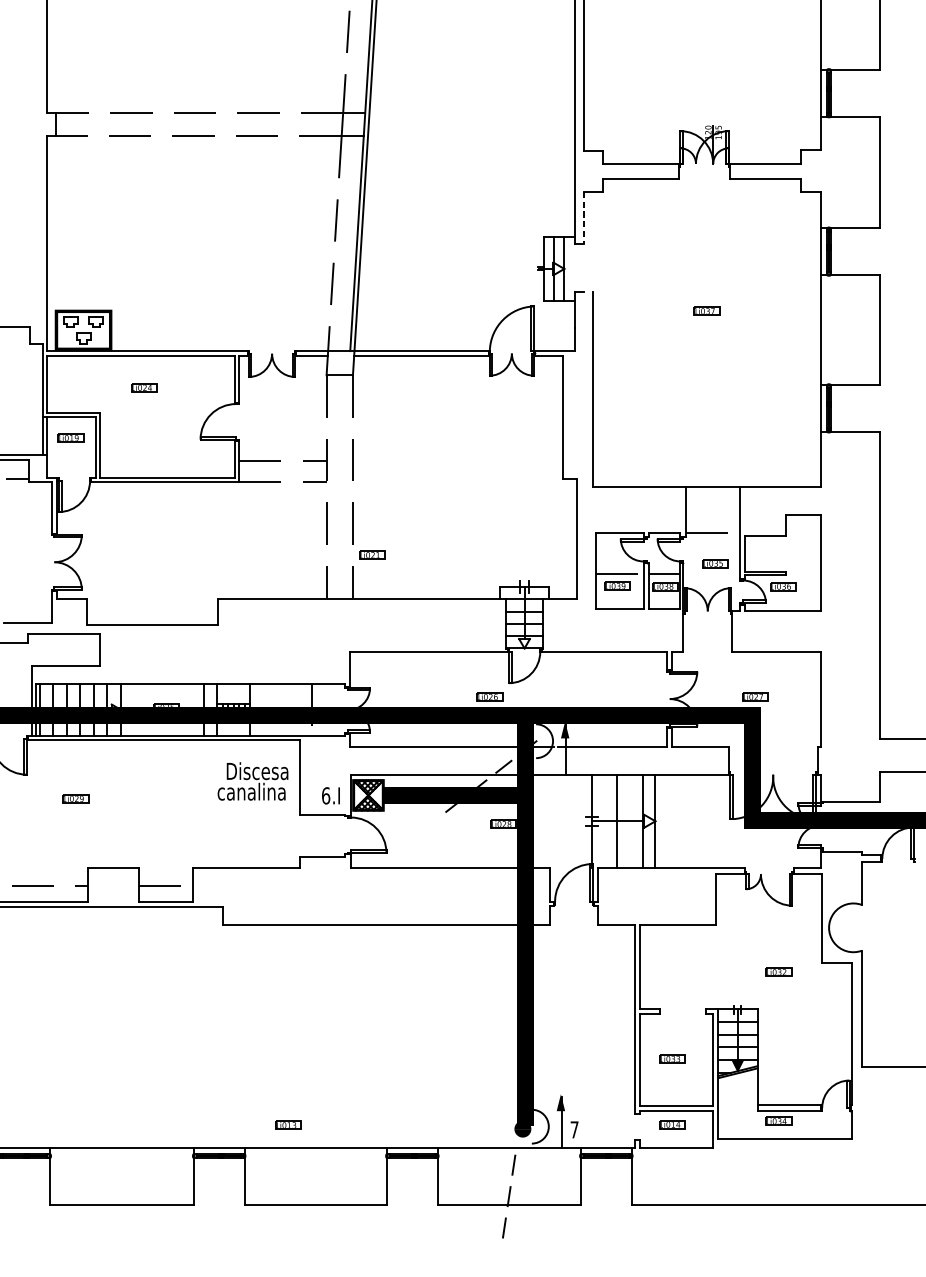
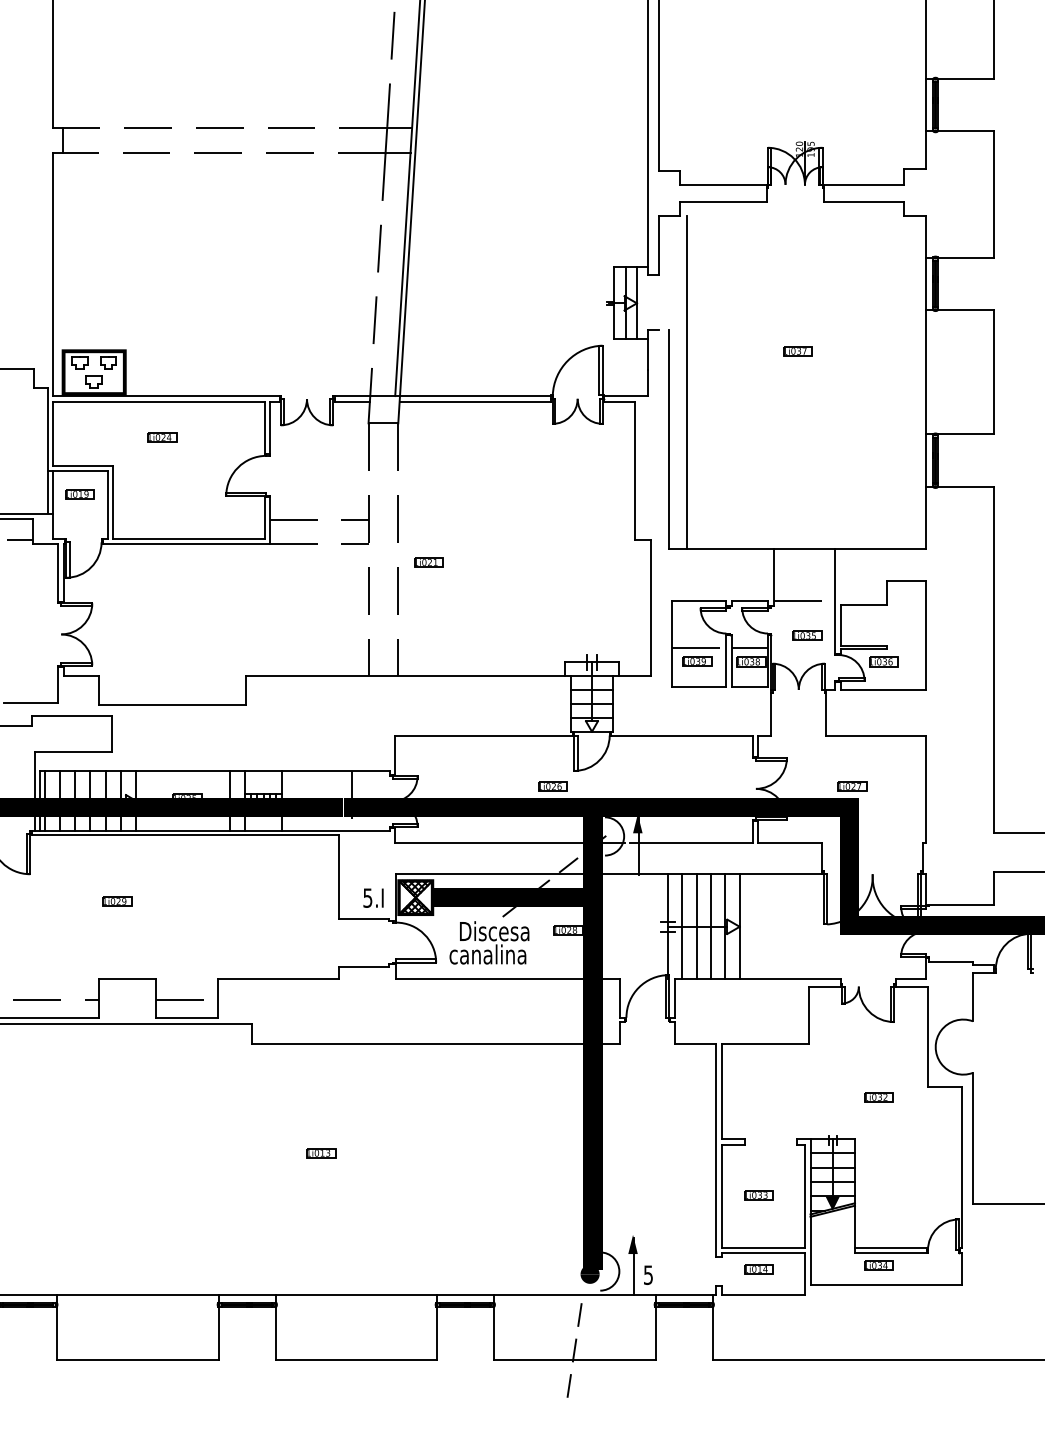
line: (584, 218) -> (659, 246), dashed -> solid
line: (608, 339) -> (686, 382), added
part: (371, 555) -> (428, 562), moved
text: (253, 781) -> (489, 942), moved
text: (325, 795) -> (367, 897), 6.I -> 5.I
part: (75, 798) -> (117, 901), moved
line: (604, 820) -> (682, 926), added
line: (630, 820) -> (711, 926), added
part: (288, 1125) -> (321, 1153), moved
text: (574, 1130) -> (648, 1275), 7 -> 5

